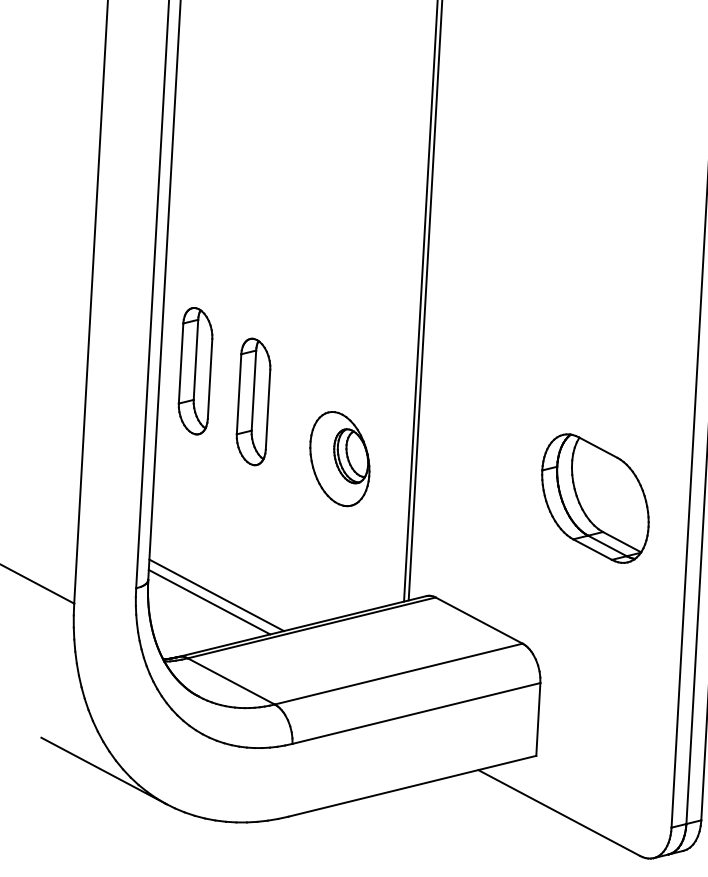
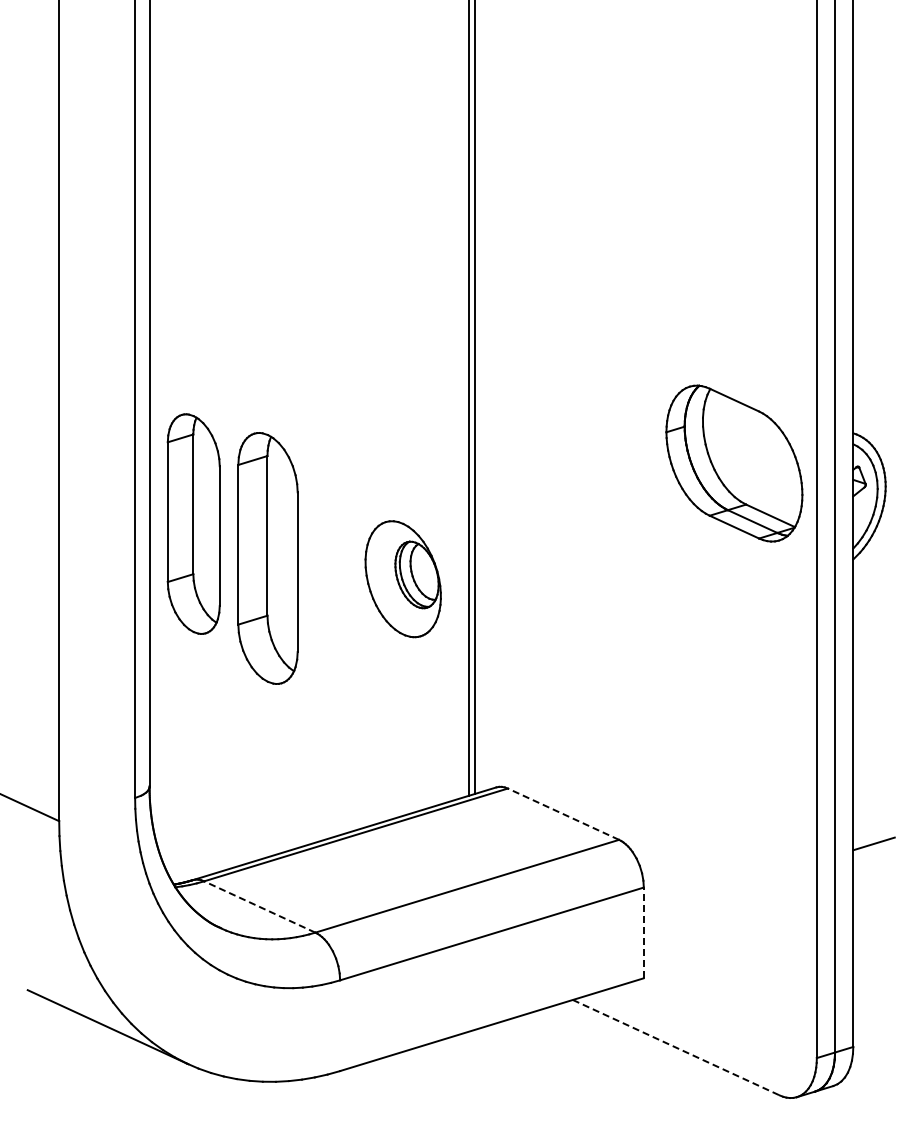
part: (195, 370) -> (193, 523), size x1.4
part: (253, 401) -> (267, 557), size x1.6
part: (339, 459) -> (402, 579), moved
part: (595, 498) -> (734, 463), moved
line: (216, 594) -> (235, 800), removed
line: (208, 601) -> (226, 809), removed
line: (479, 620) -> (563, 814), solid -> dashed
line: (231, 681) -> (259, 906), solid -> dashed
line: (538, 719) -> (643, 932), solid -> dashed
line: (559, 812) -> (676, 1047), solid -> dashed

